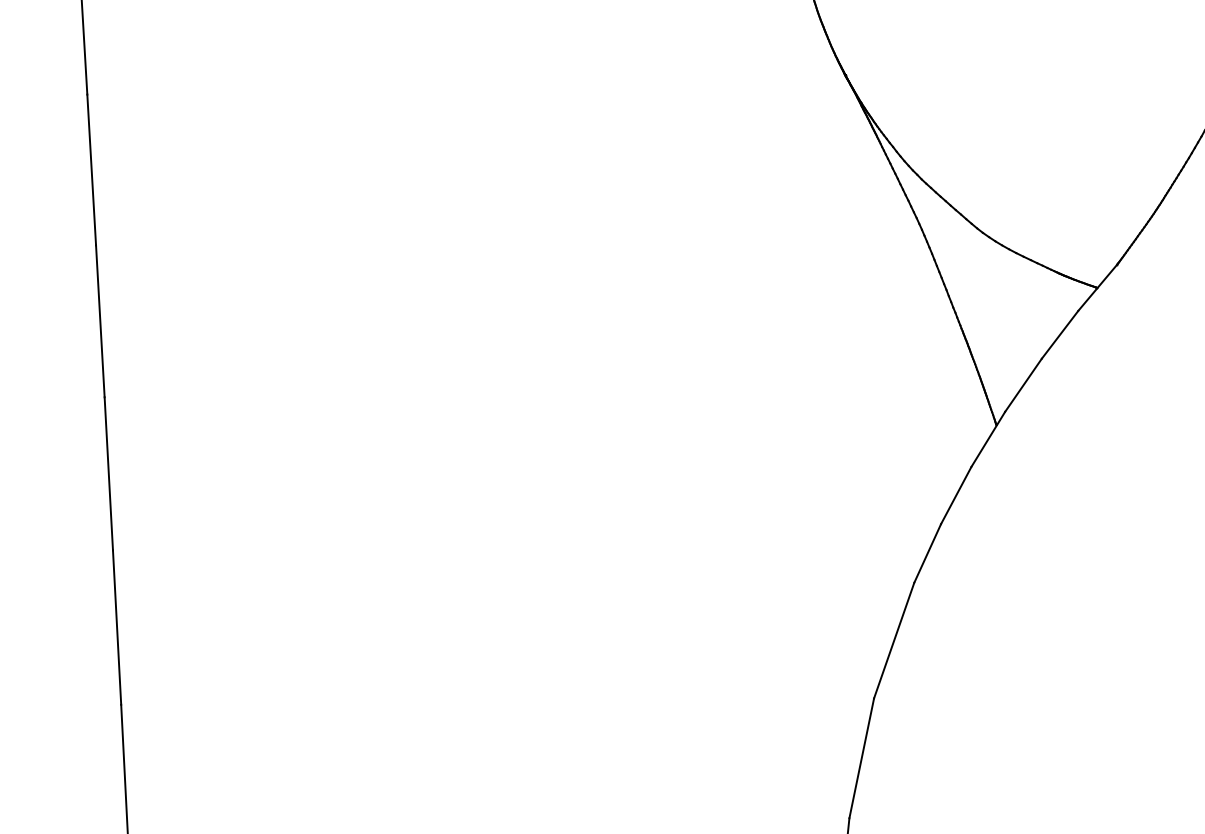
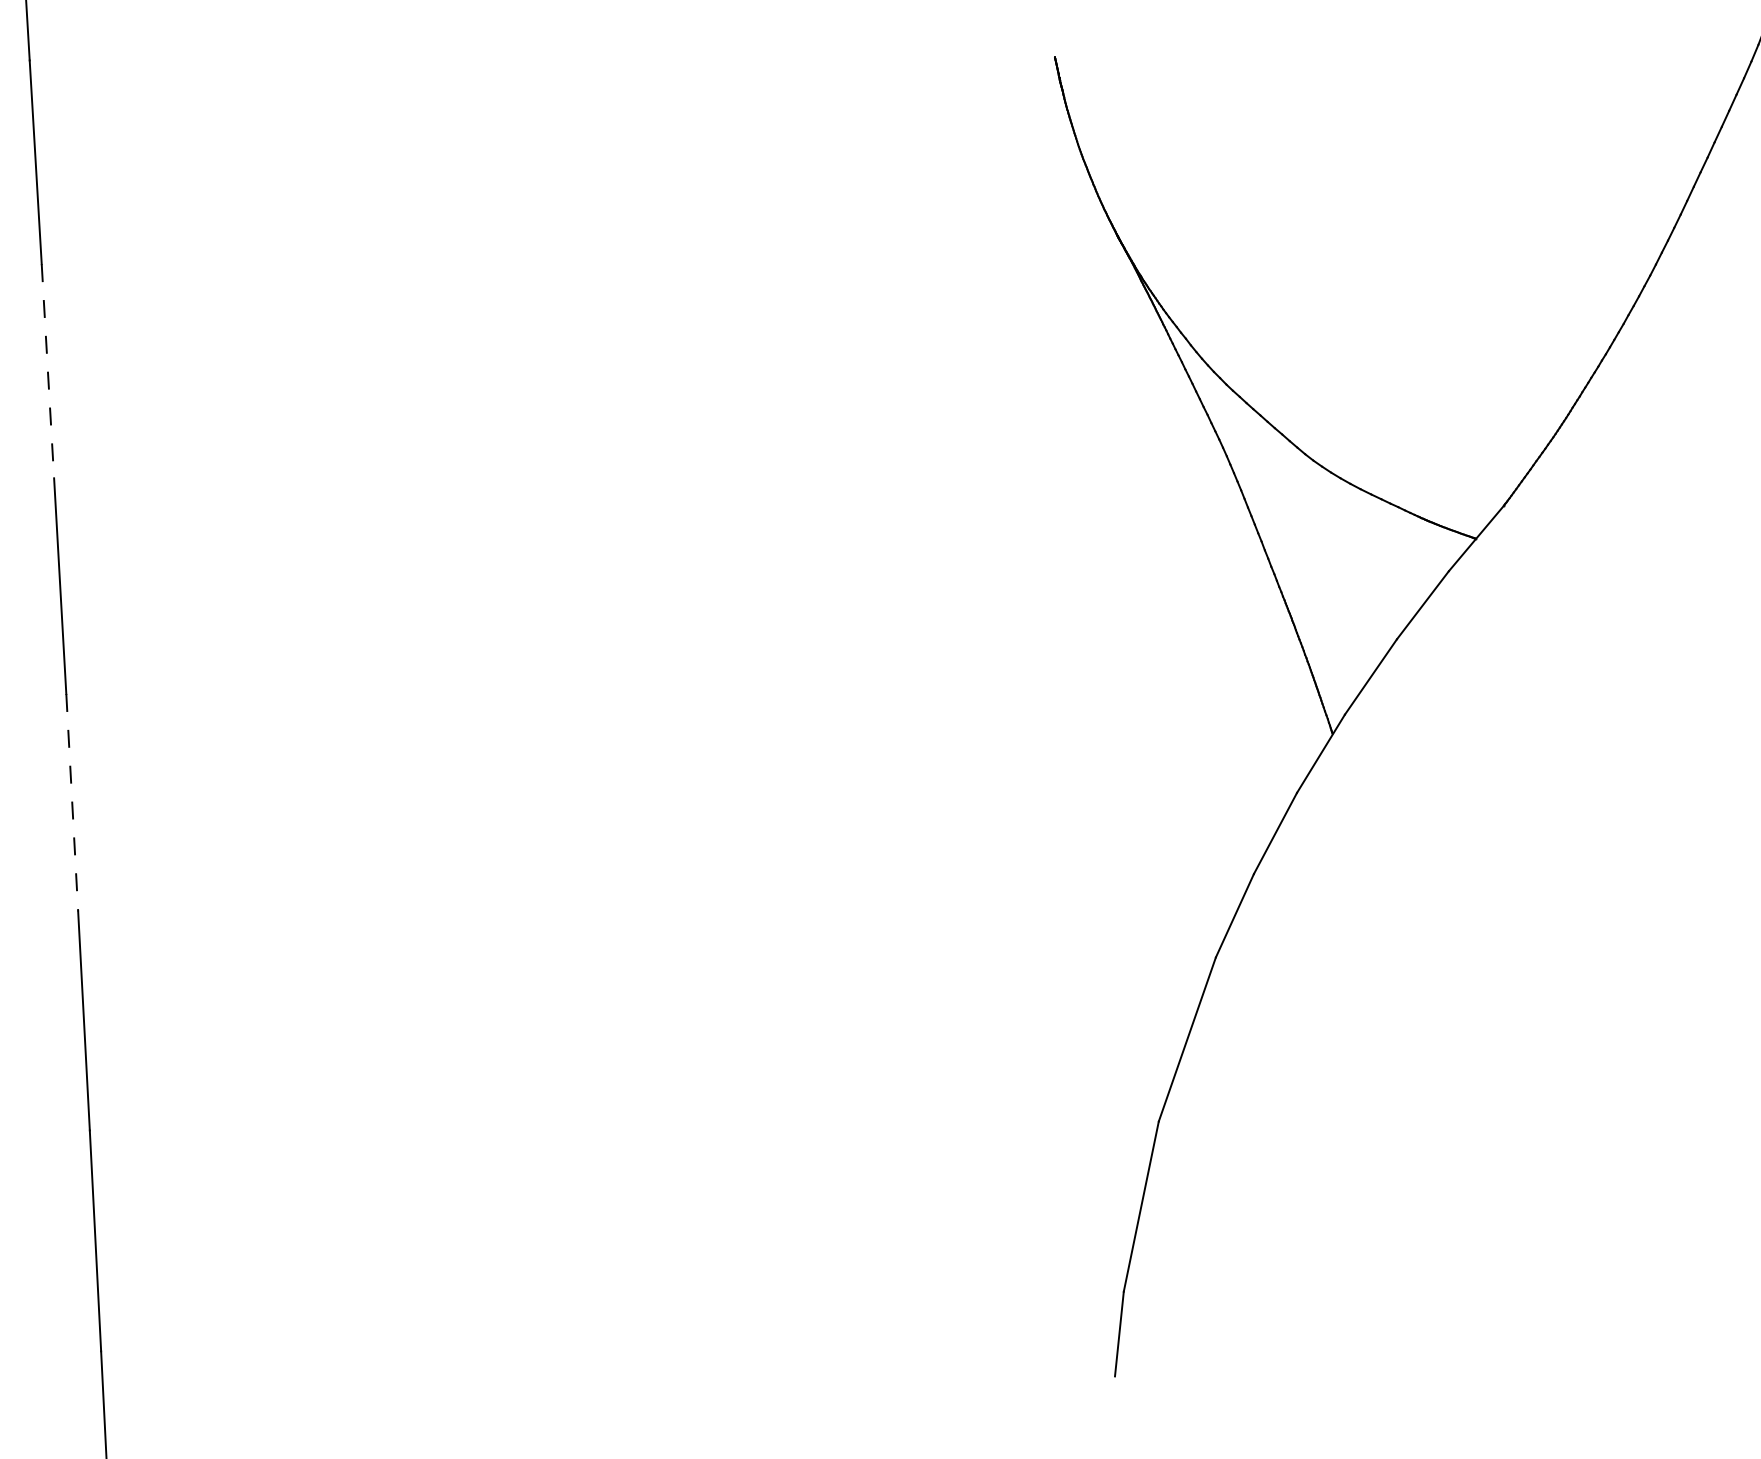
line: (91, 170) -> (47, 371), solid -> dashed
line: (108, 473) -> (72, 802), solid -> dashed

